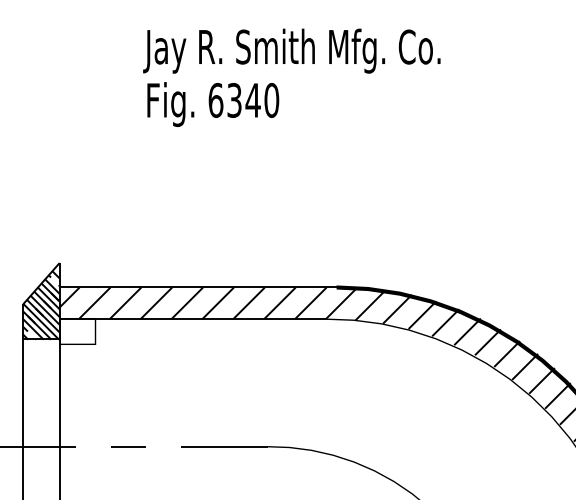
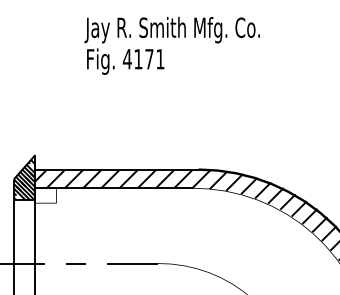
text: (243, 100) -> (143, 59), 6340 -> 4171

